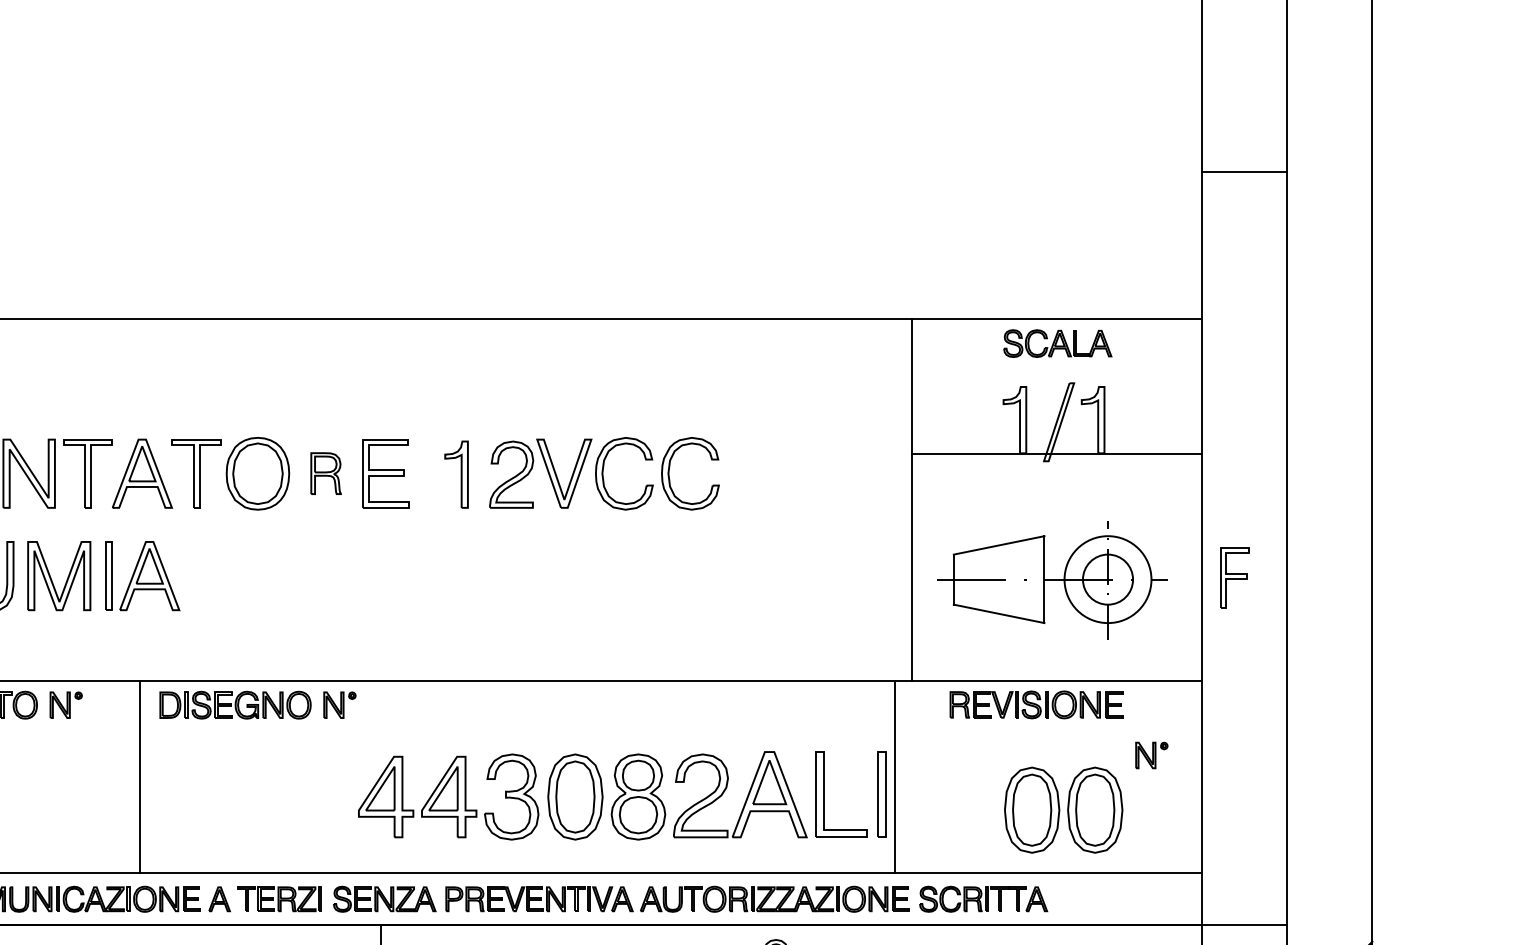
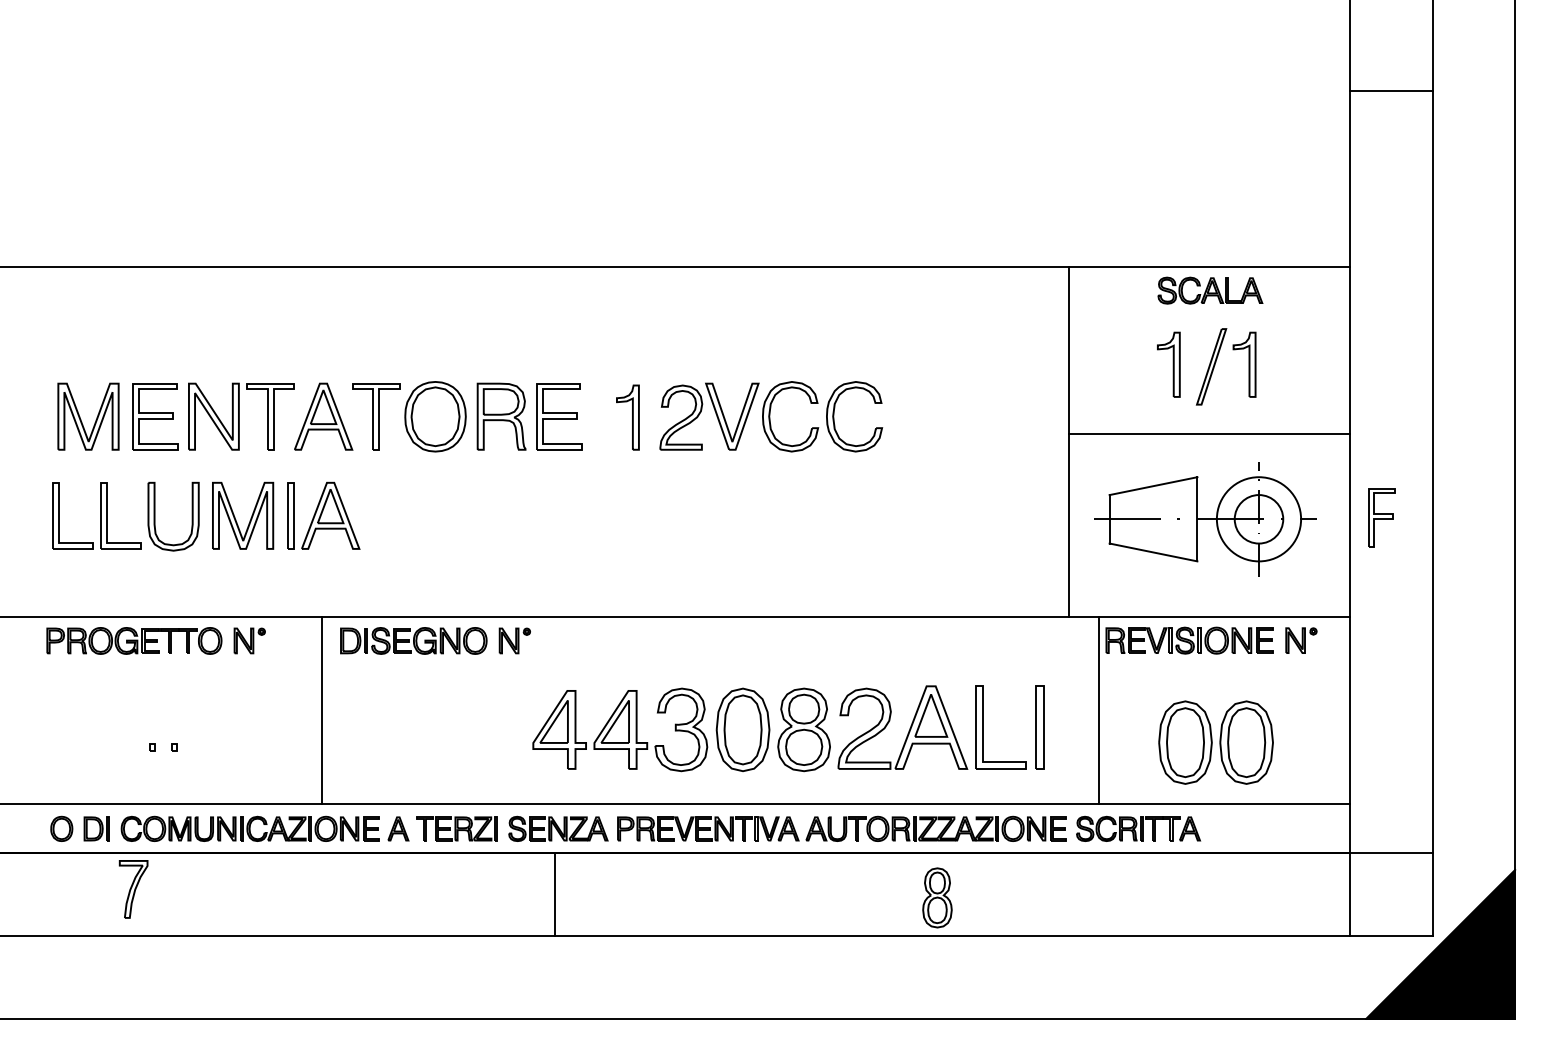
line: (1243, 172) -> (1390, 90), moved
line: (1056, 454) -> (1209, 434), moved
part: (326, 473) -> (501, 416), size x1.67
part: (1151, 755) -> (1301, 640), moved
line: (894, 777) -> (1098, 710), moved

